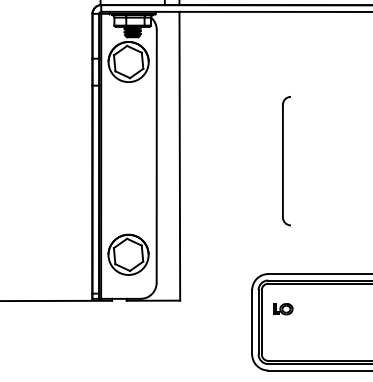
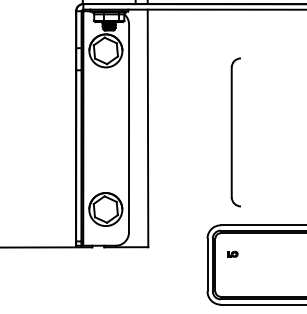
part: (286, 161) -> (235, 132), size x1.4
part: (282, 309) -> (232, 254), size x0.6

